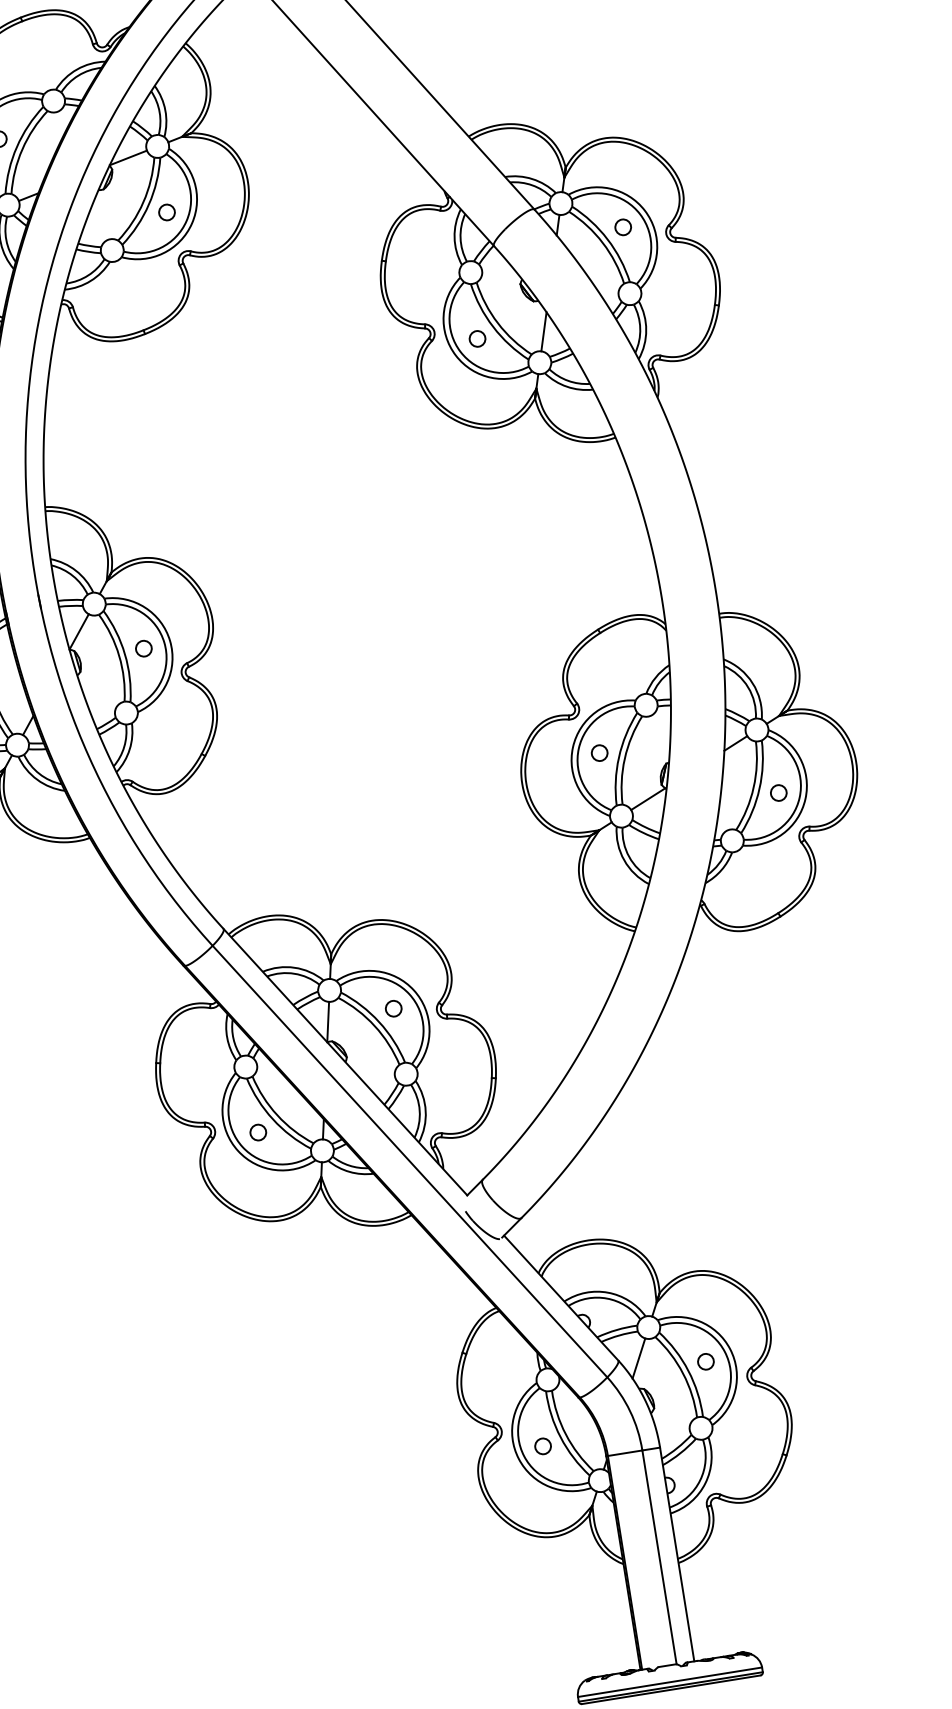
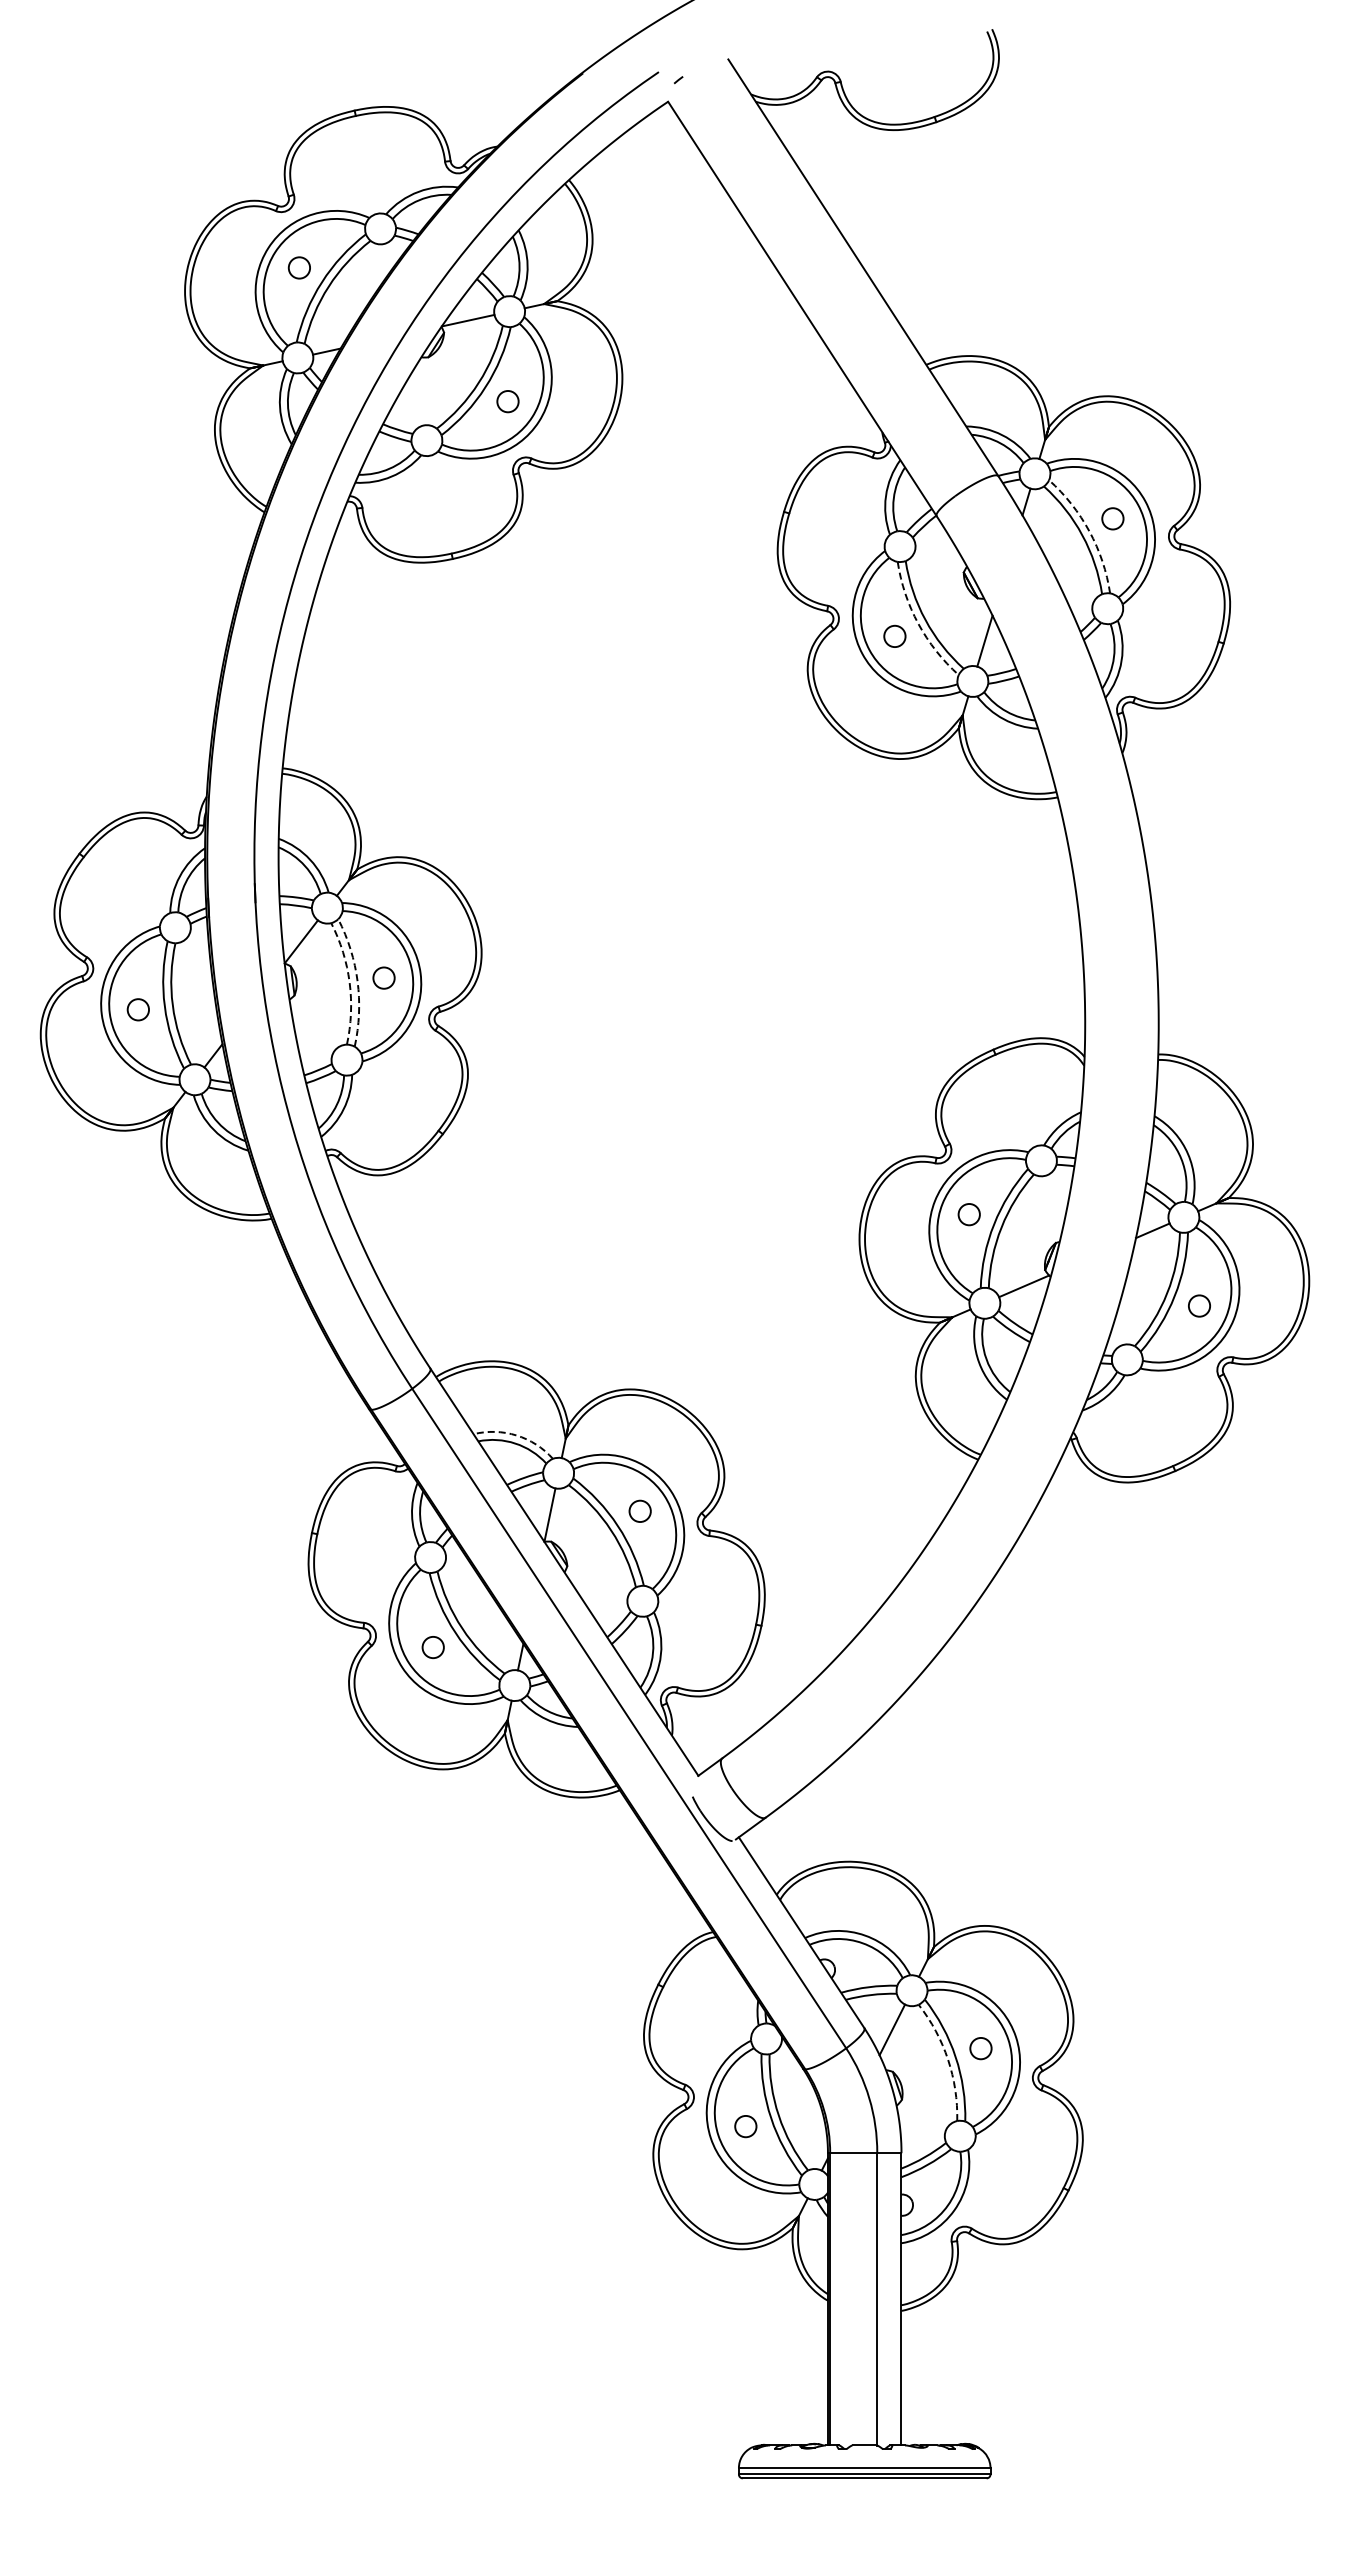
arc: (607, 239) -> (1089, 531), solid -> dashed
arc: (493, 326) -> (918, 623), solid -> dashed
arc: (124, 654) -> (357, 981), solid -> dashed
arc: (119, 655) -> (349, 982), solid -> dashed
arc: (294, 967) -> (516, 1435), solid -> dashed
arc: (683, 1373) -> (948, 2059), solid -> dashed

